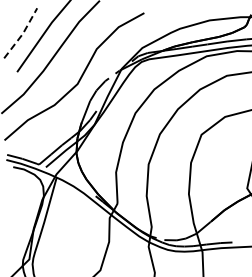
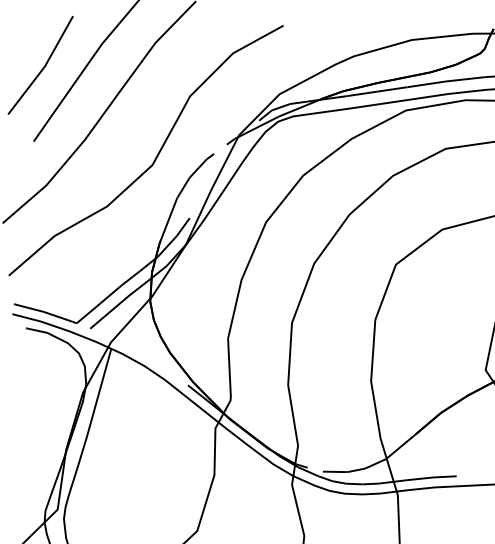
line: (22, 33) -> (44, 65), dashed -> solid

